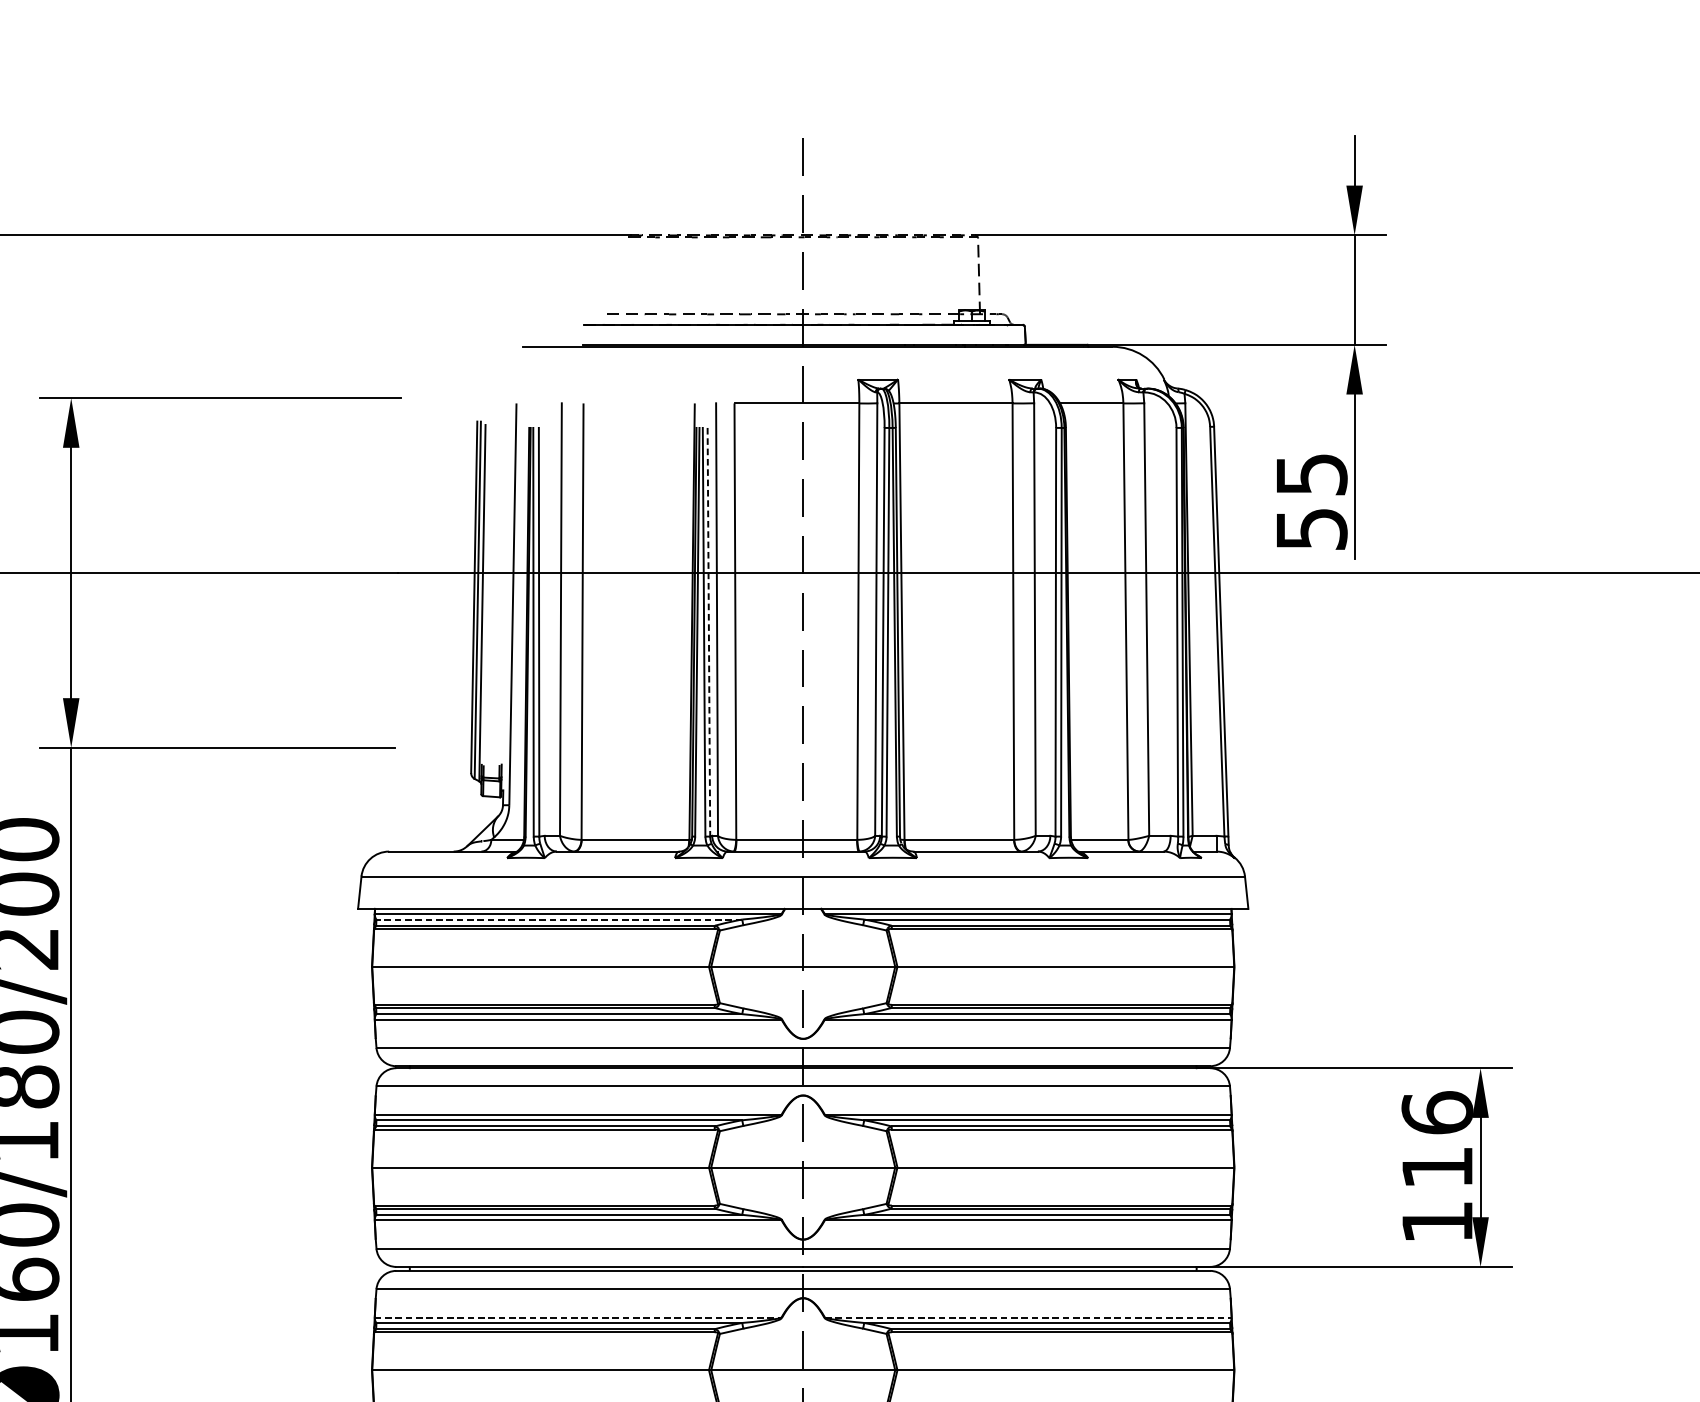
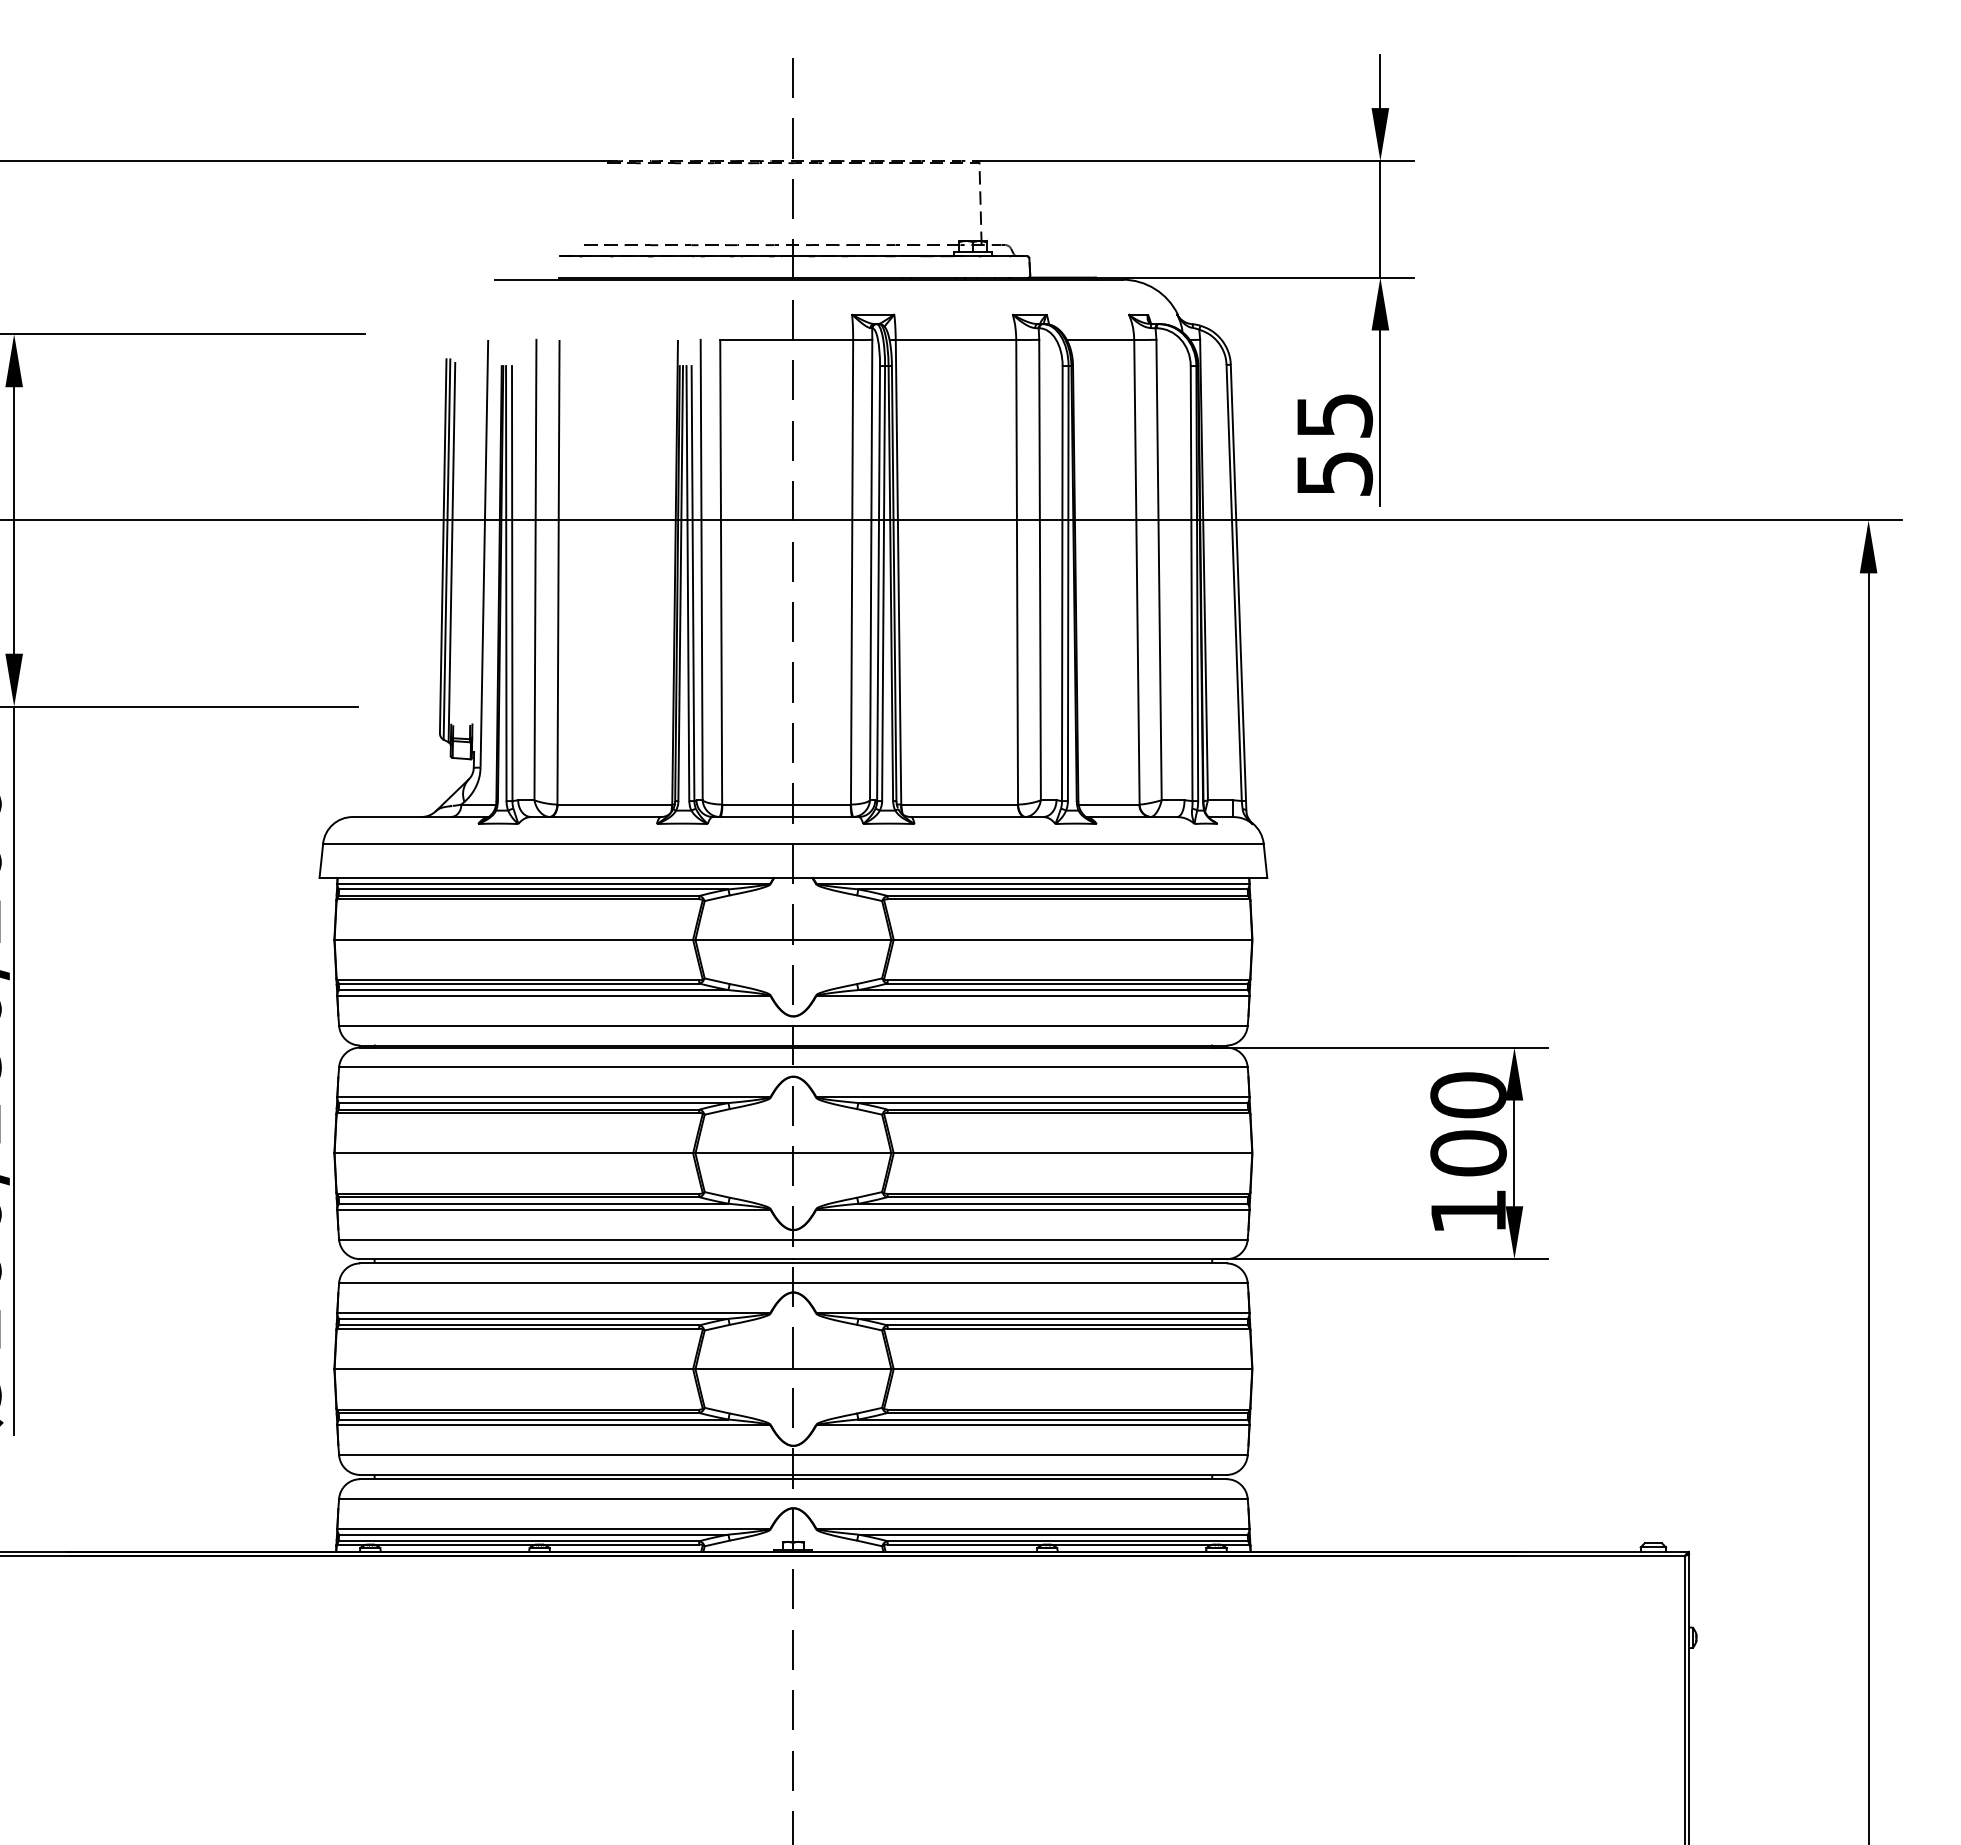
line: (709, 632) -> (693, 583), dashed -> solid
line: (559, 919) -> (533, 889), dashed -> solid
text: (1437, 1140) -> (1468, 1124), 116 -> 100
line: (578, 1317) -> (554, 1313), dashed -> solid
line: (1028, 1317) -> (1033, 1313), dashed -> solid

